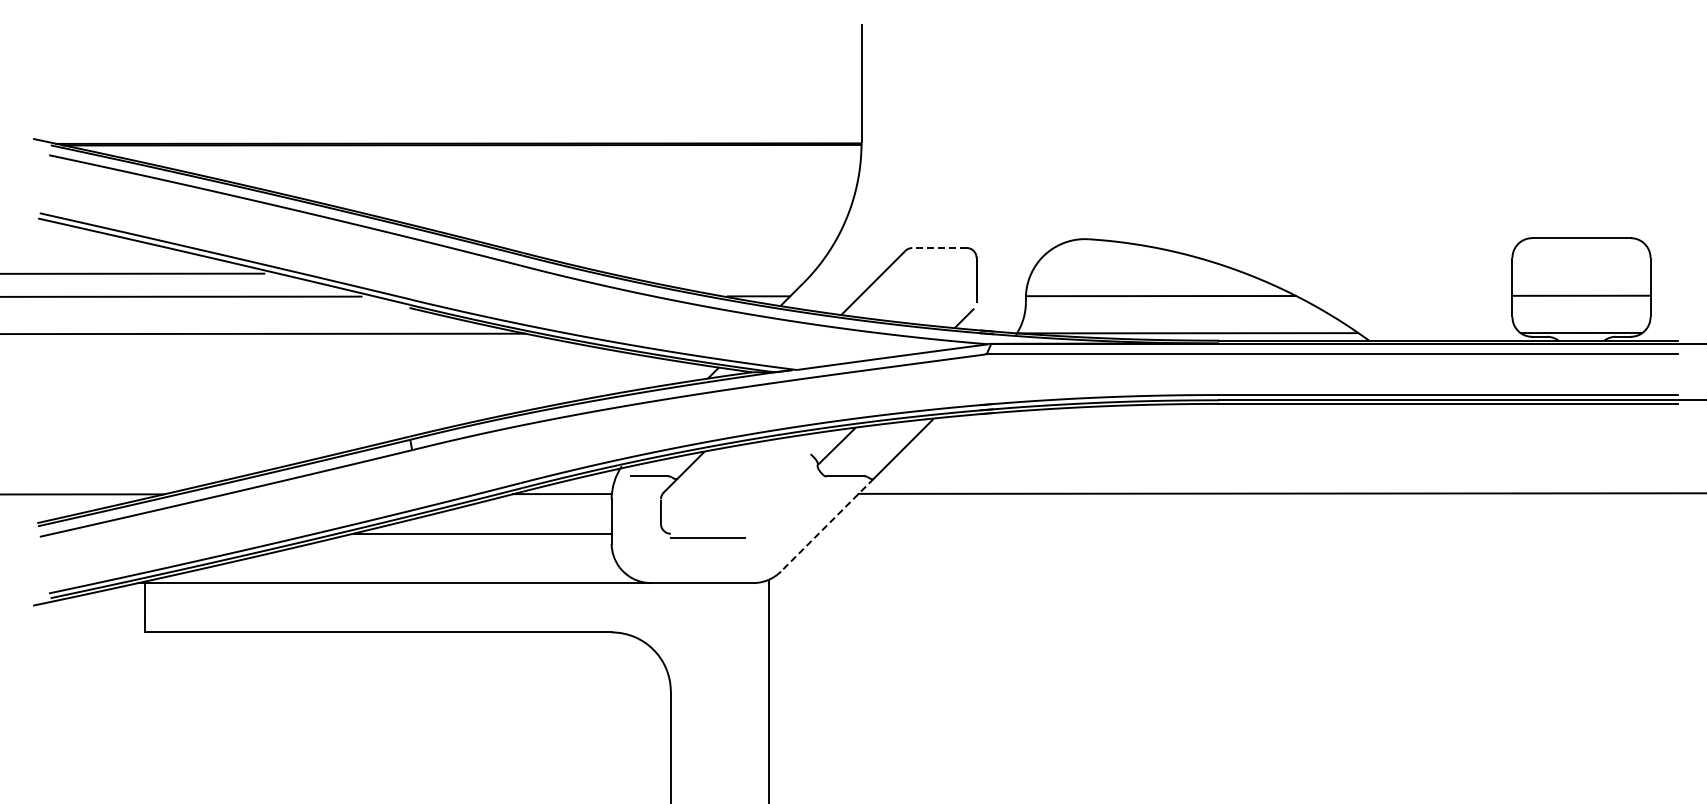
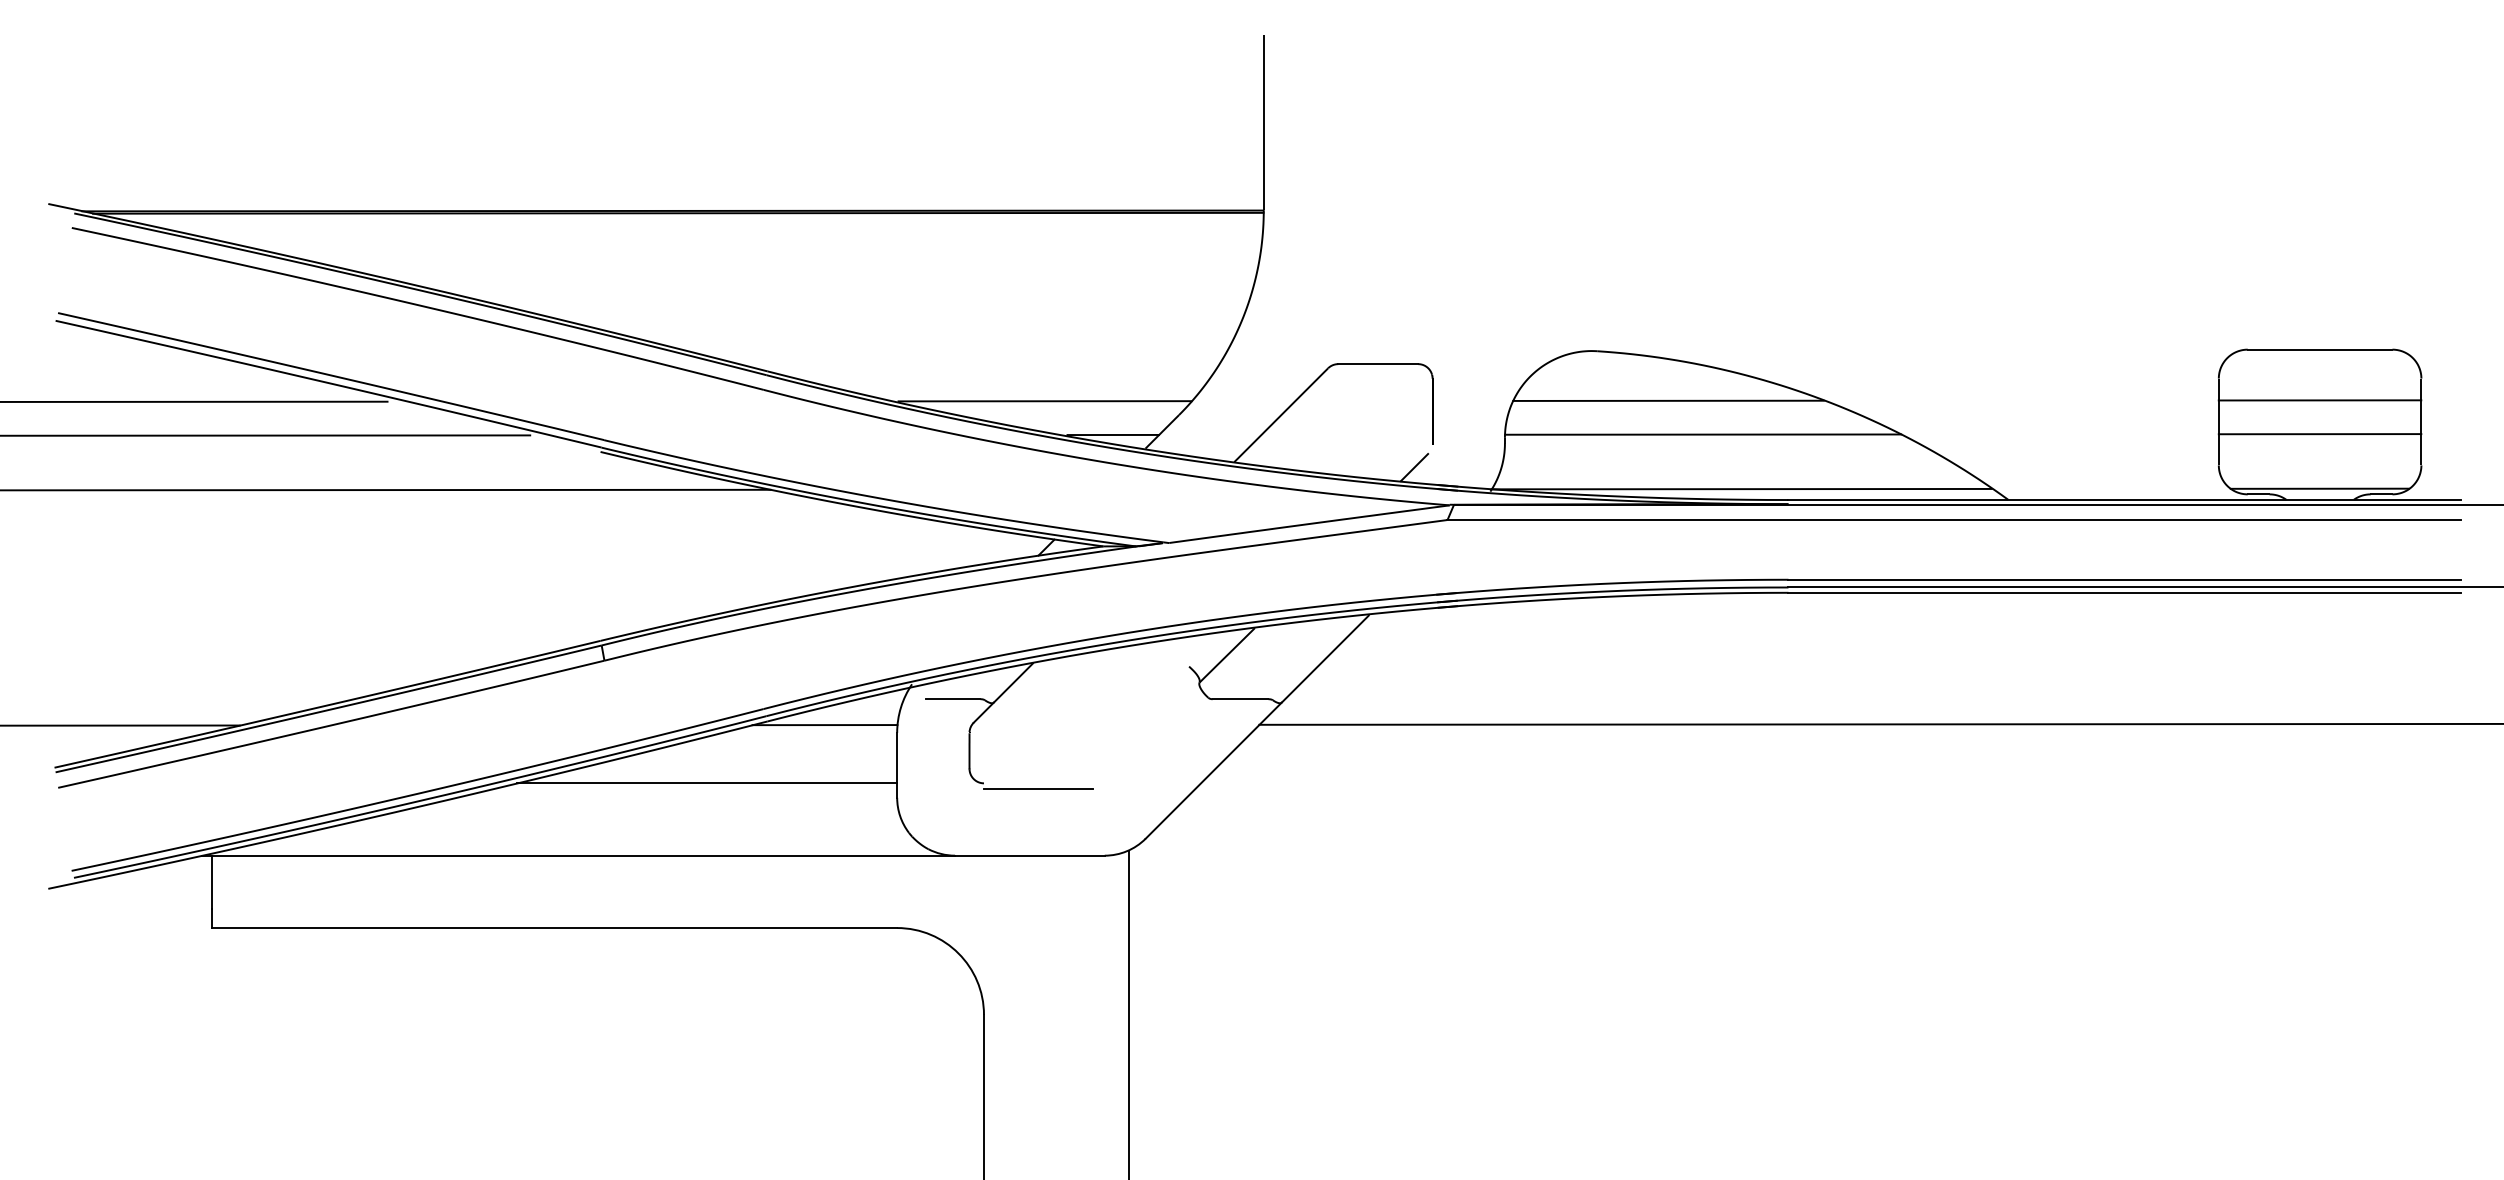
line: (939, 248) -> (1378, 364), dashed -> solid
line: (1581, 272) -> (2320, 399), added
line: (712, 273) -> (1045, 401), added
line: (1137, 273) -> (1668, 401), added
line: (827, 525) -> (1213, 771), dashed -> solid

